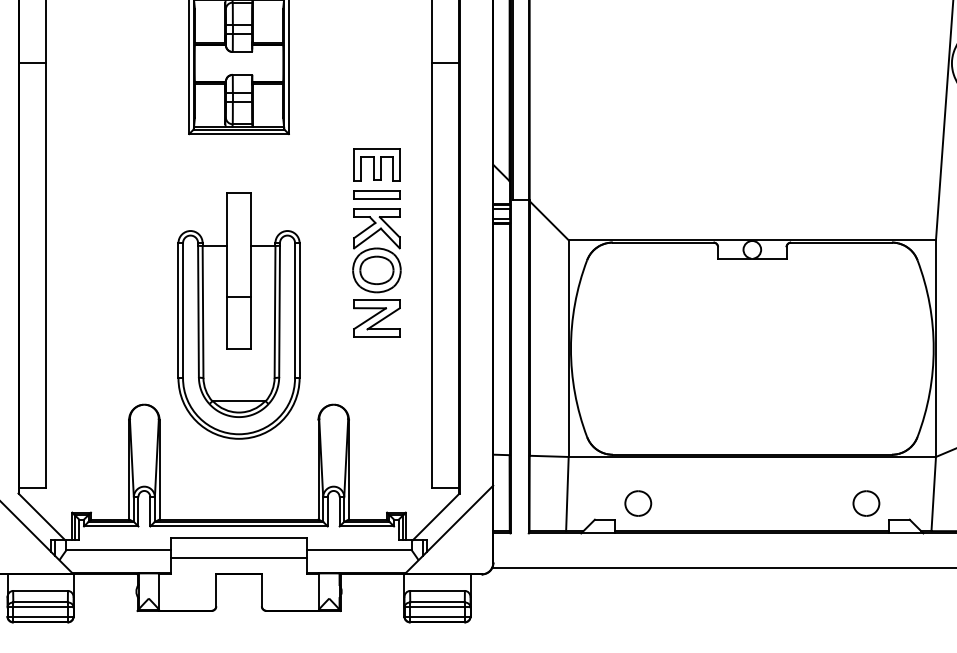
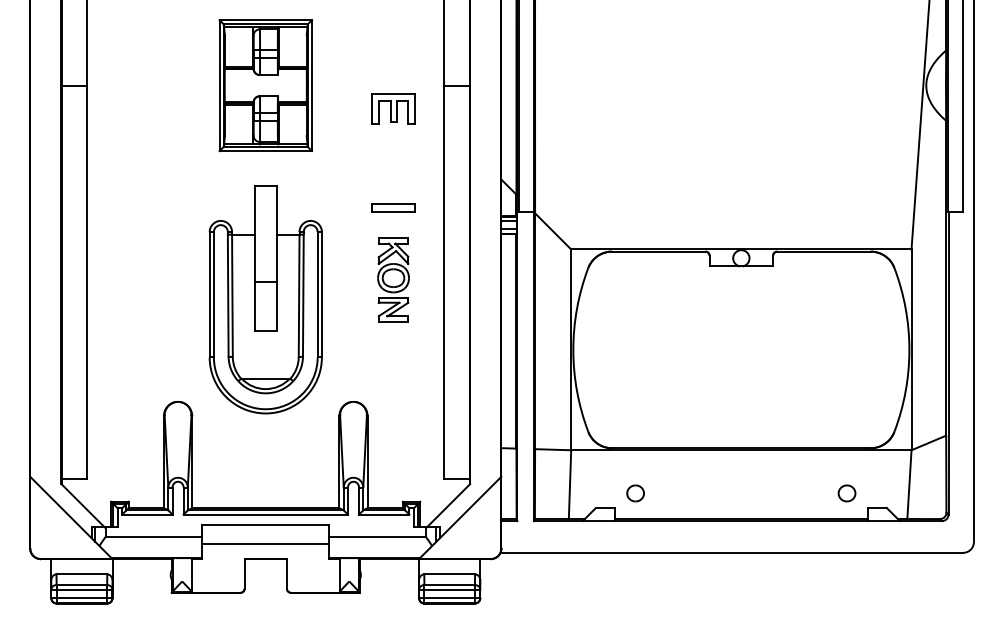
part: (376, 164) -> (393, 108), moved
part: (376, 272) -> (393, 279), size x0.7
part: (238, 315) -> (265, 299), moved
part: (638, 503) -> (635, 493), size x0.7
part: (865, 503) -> (846, 493), size x0.7

